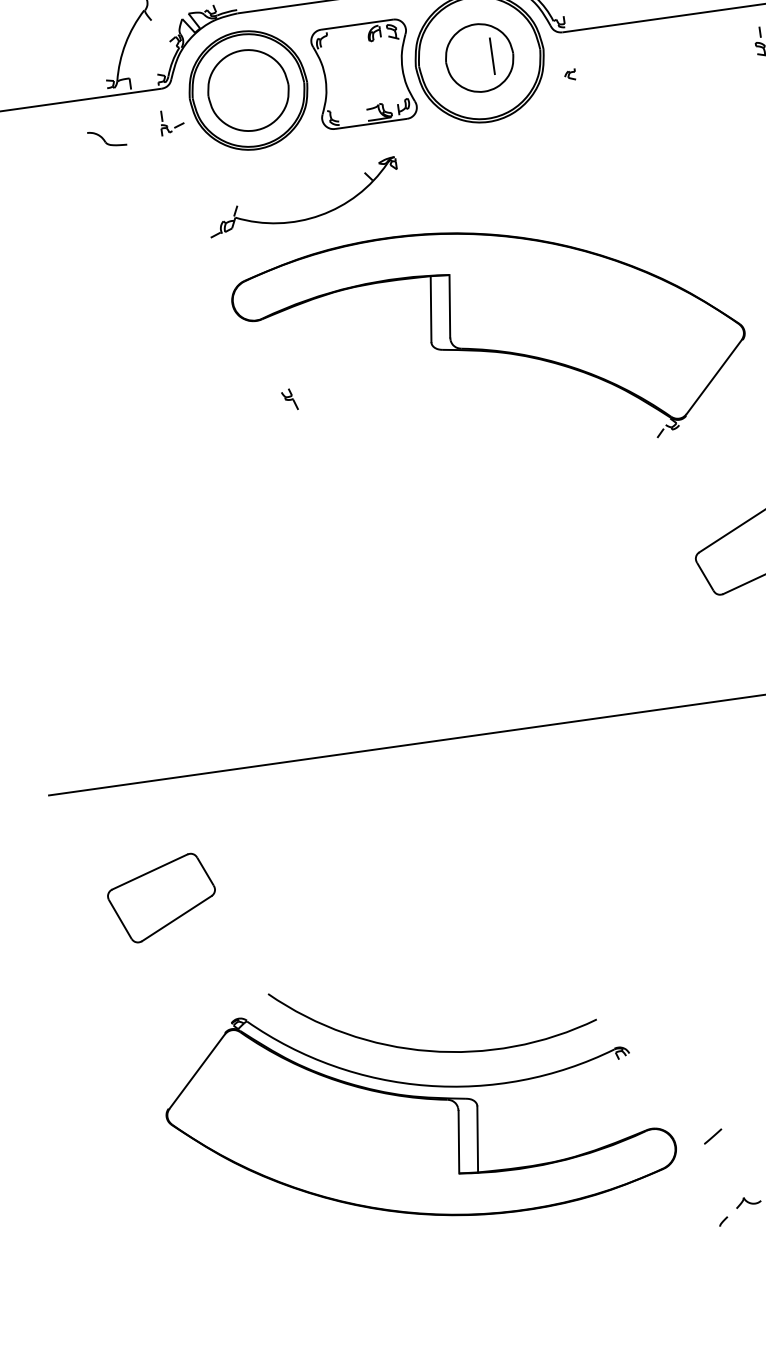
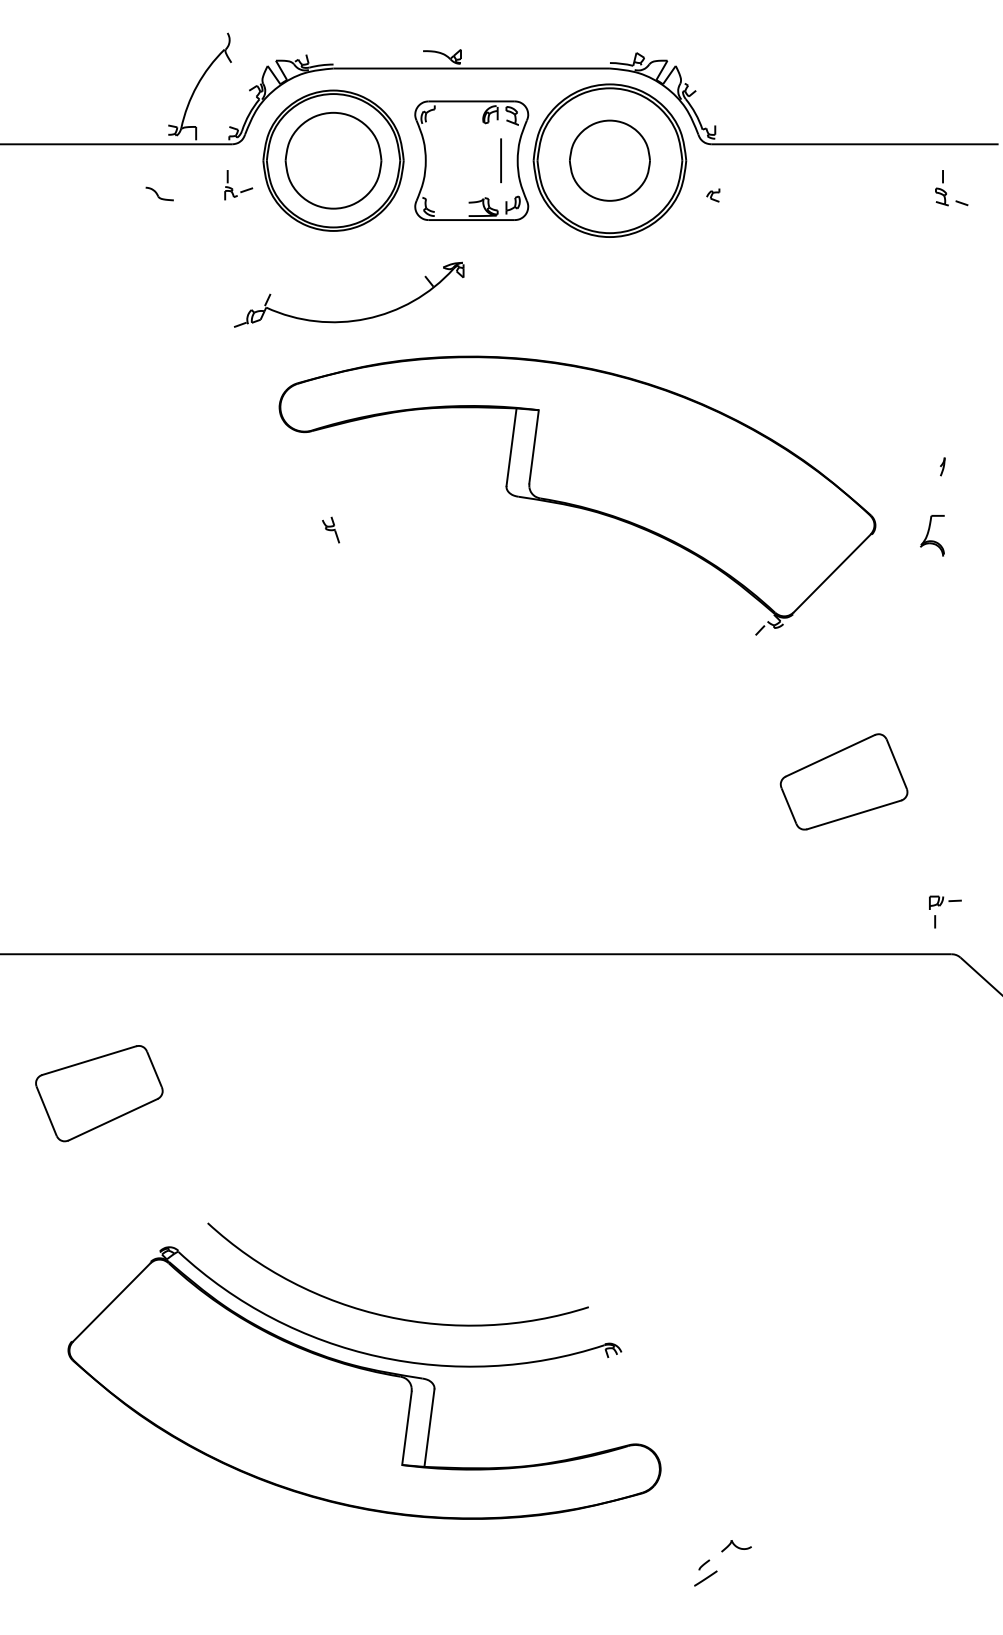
line: (491, 56) -> (500, 160), moved
part: (106, 138) -> (159, 193), size x0.62
part: (310, 217) -> (354, 319), moved
line: (712, 1136) -> (705, 1578), moved

